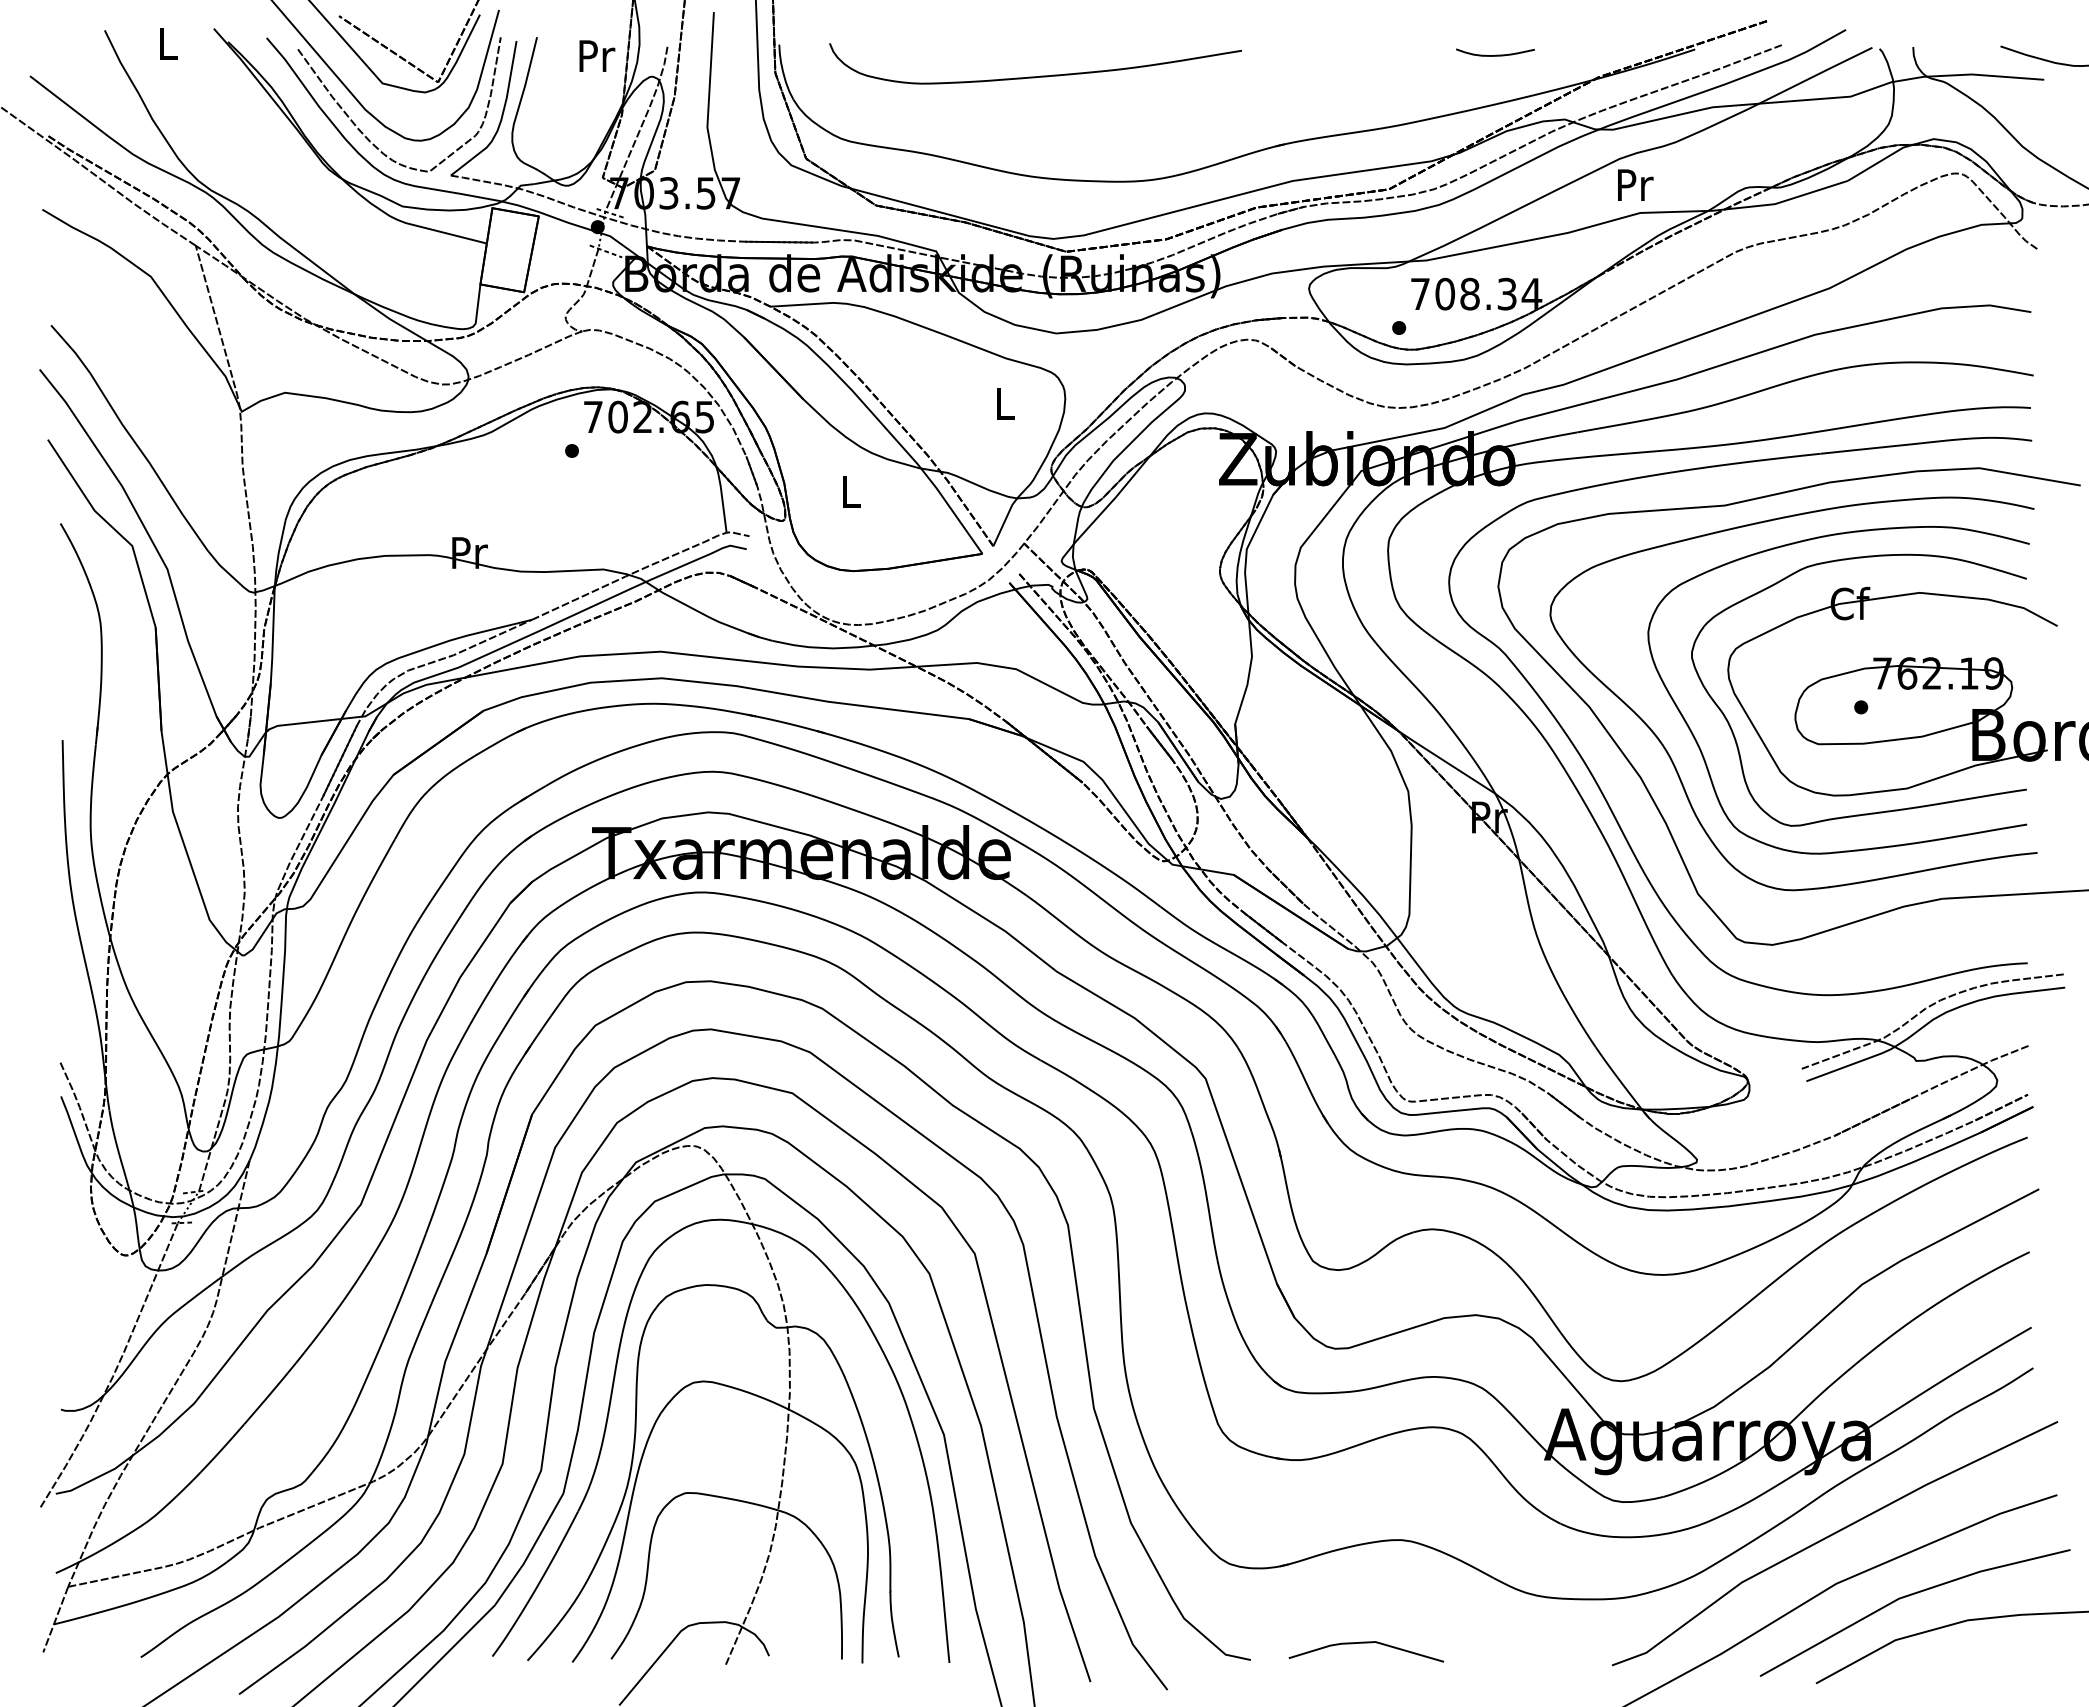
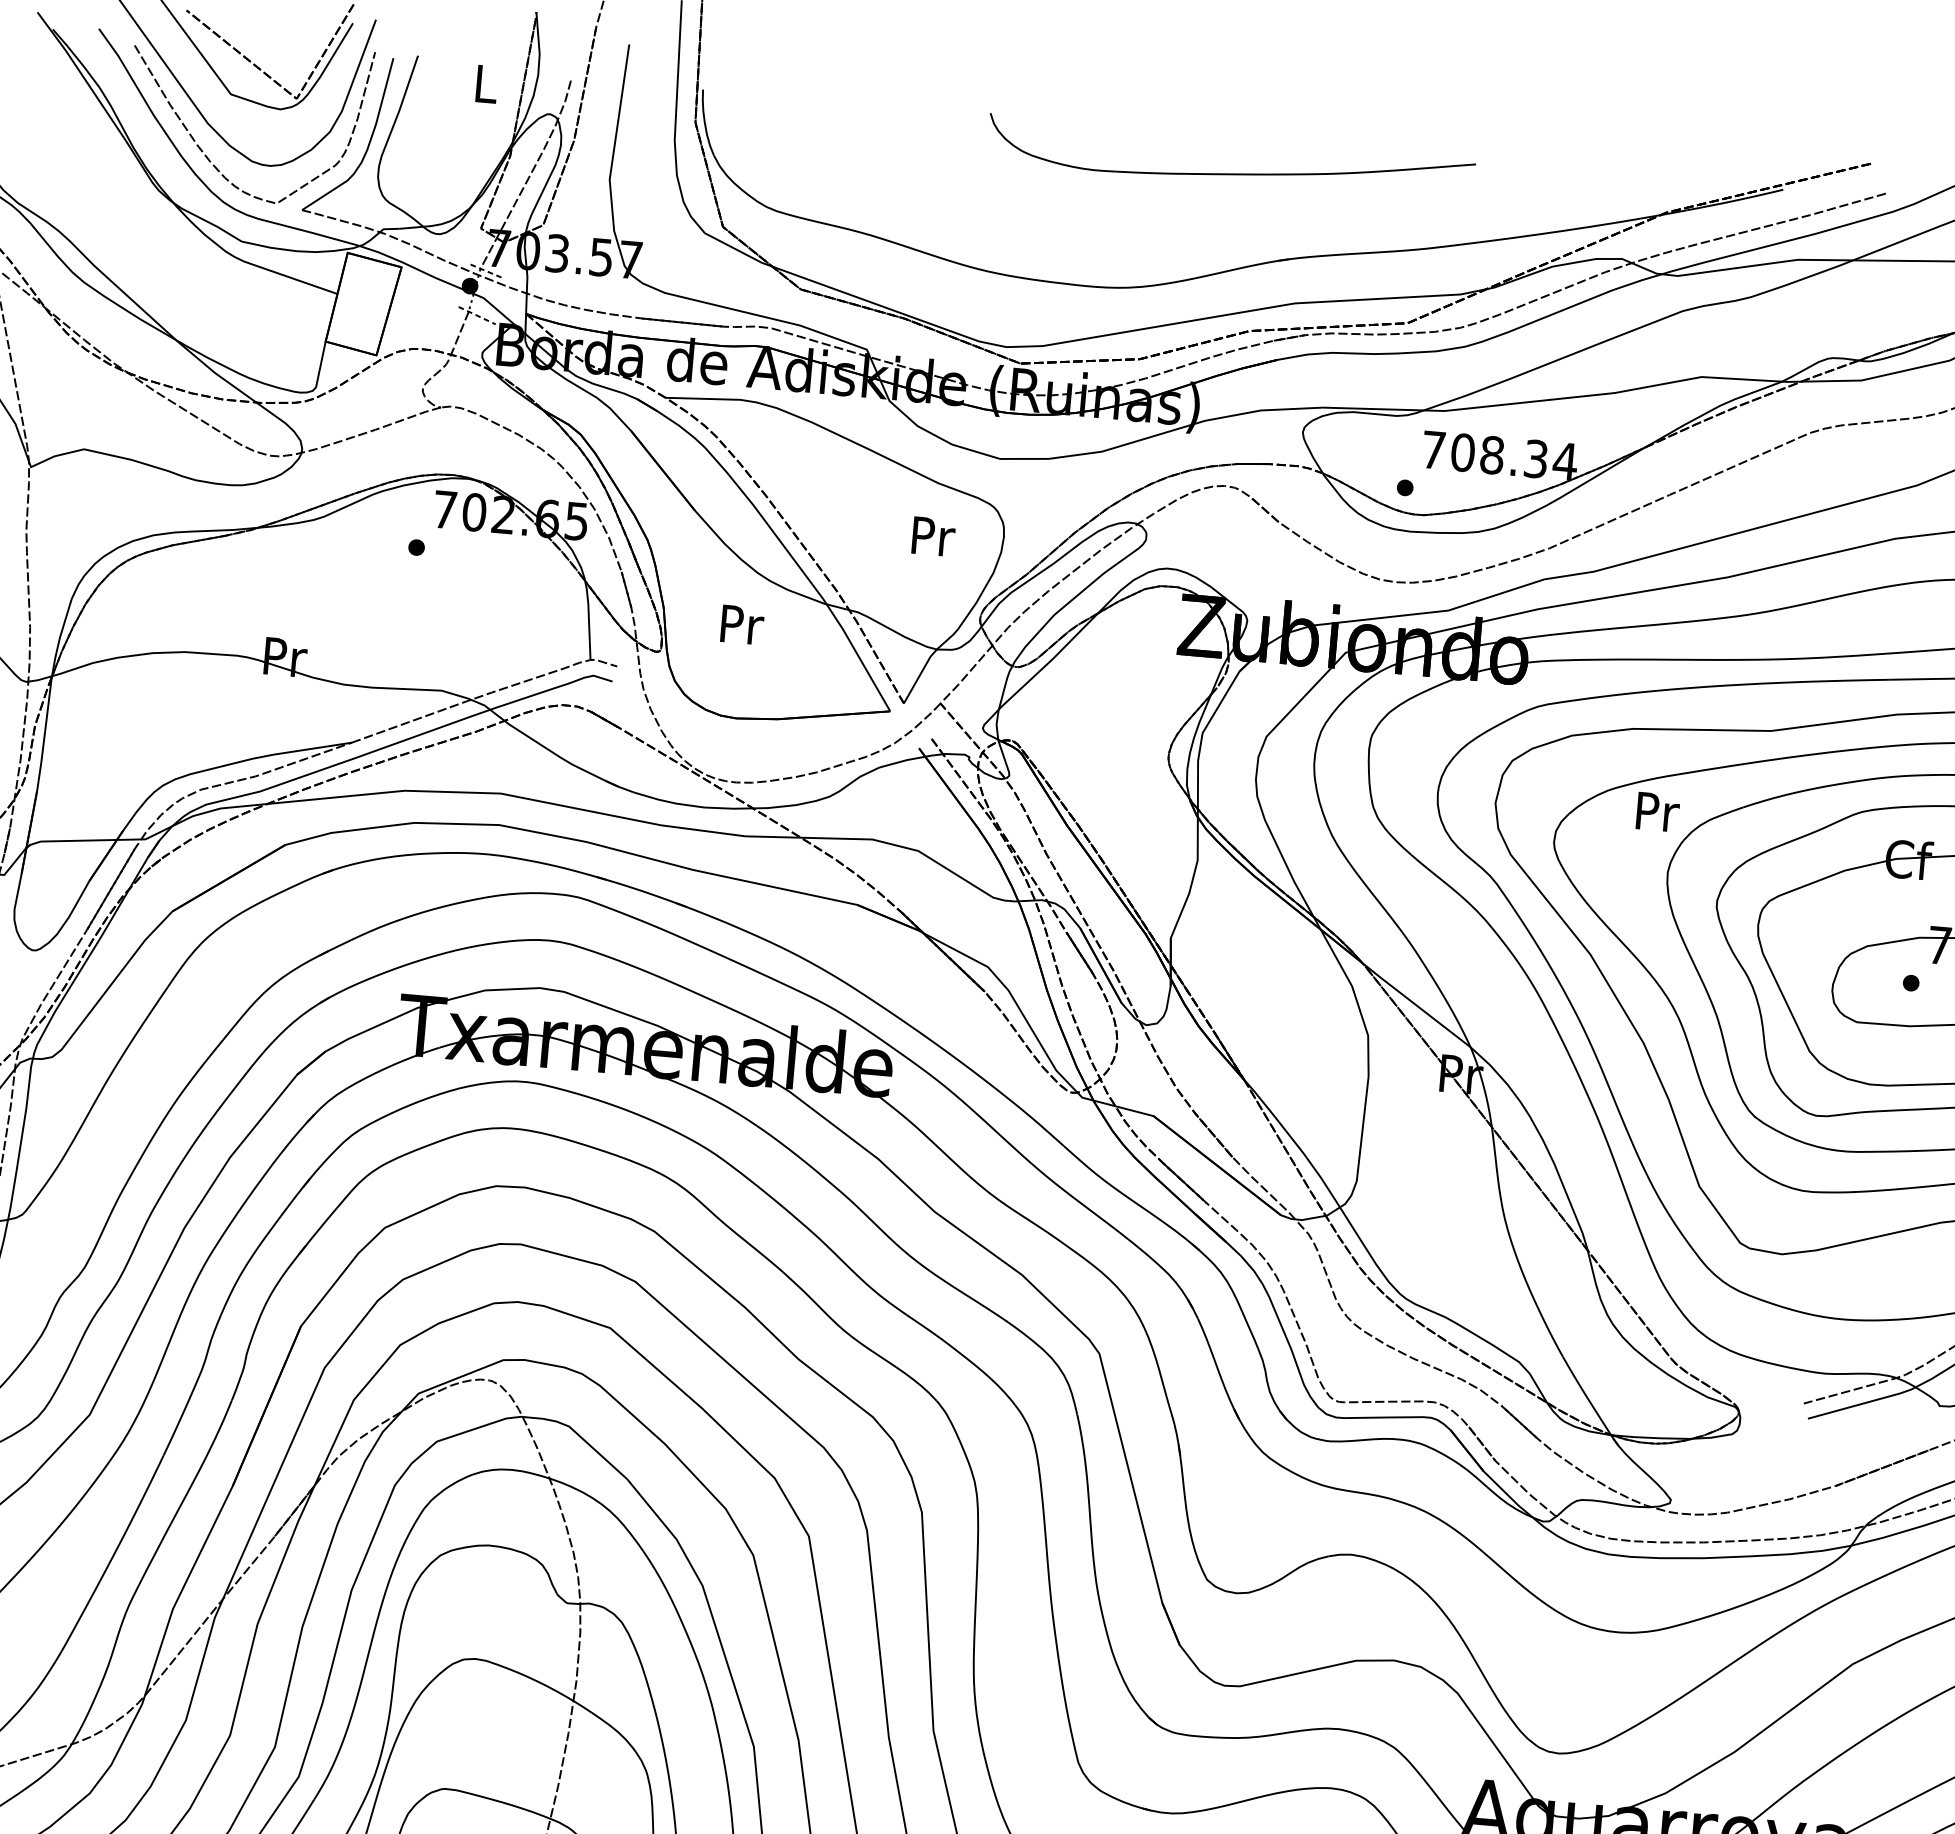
curve: (1495, 54) -> (1547, 175), removed
text: (597, 55) -> (487, 83), Pr -> L
part: (1040, 75) -> (1235, 172), moved
text: (1635, 184) -> (1657, 811), moved
text: (1006, 403) -> (934, 536), L -> Pr
text: (851, 491) -> (742, 624), L -> Pr

